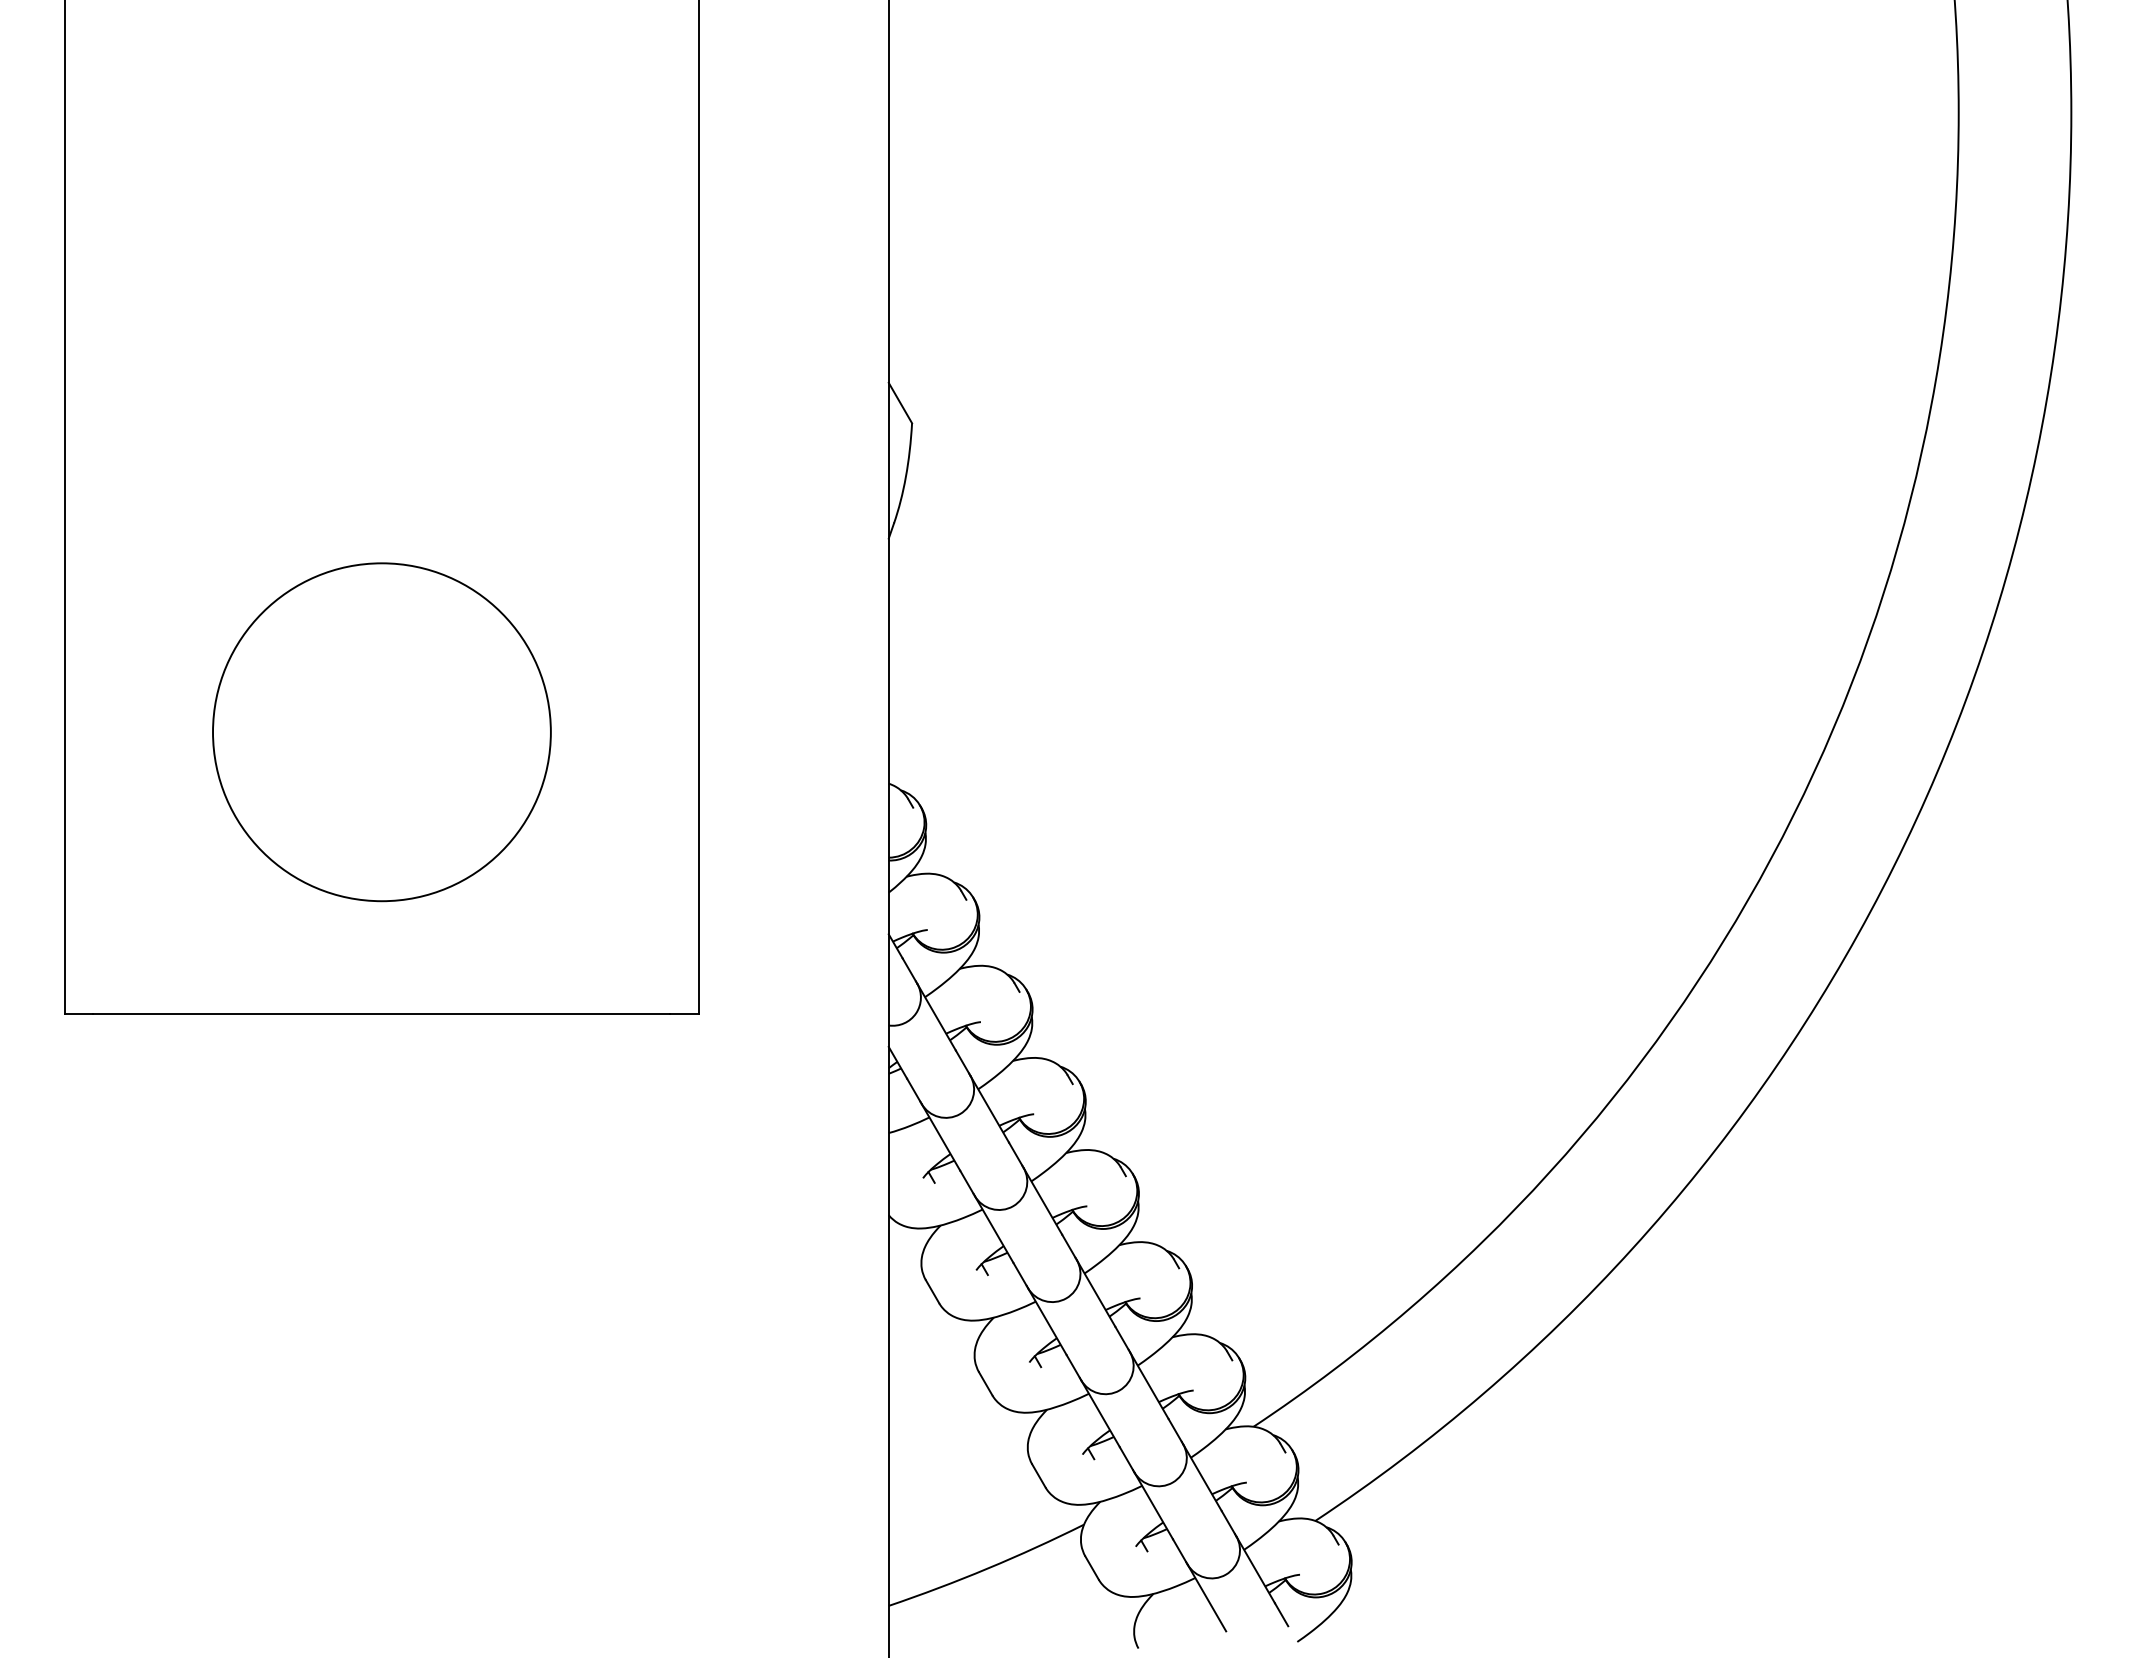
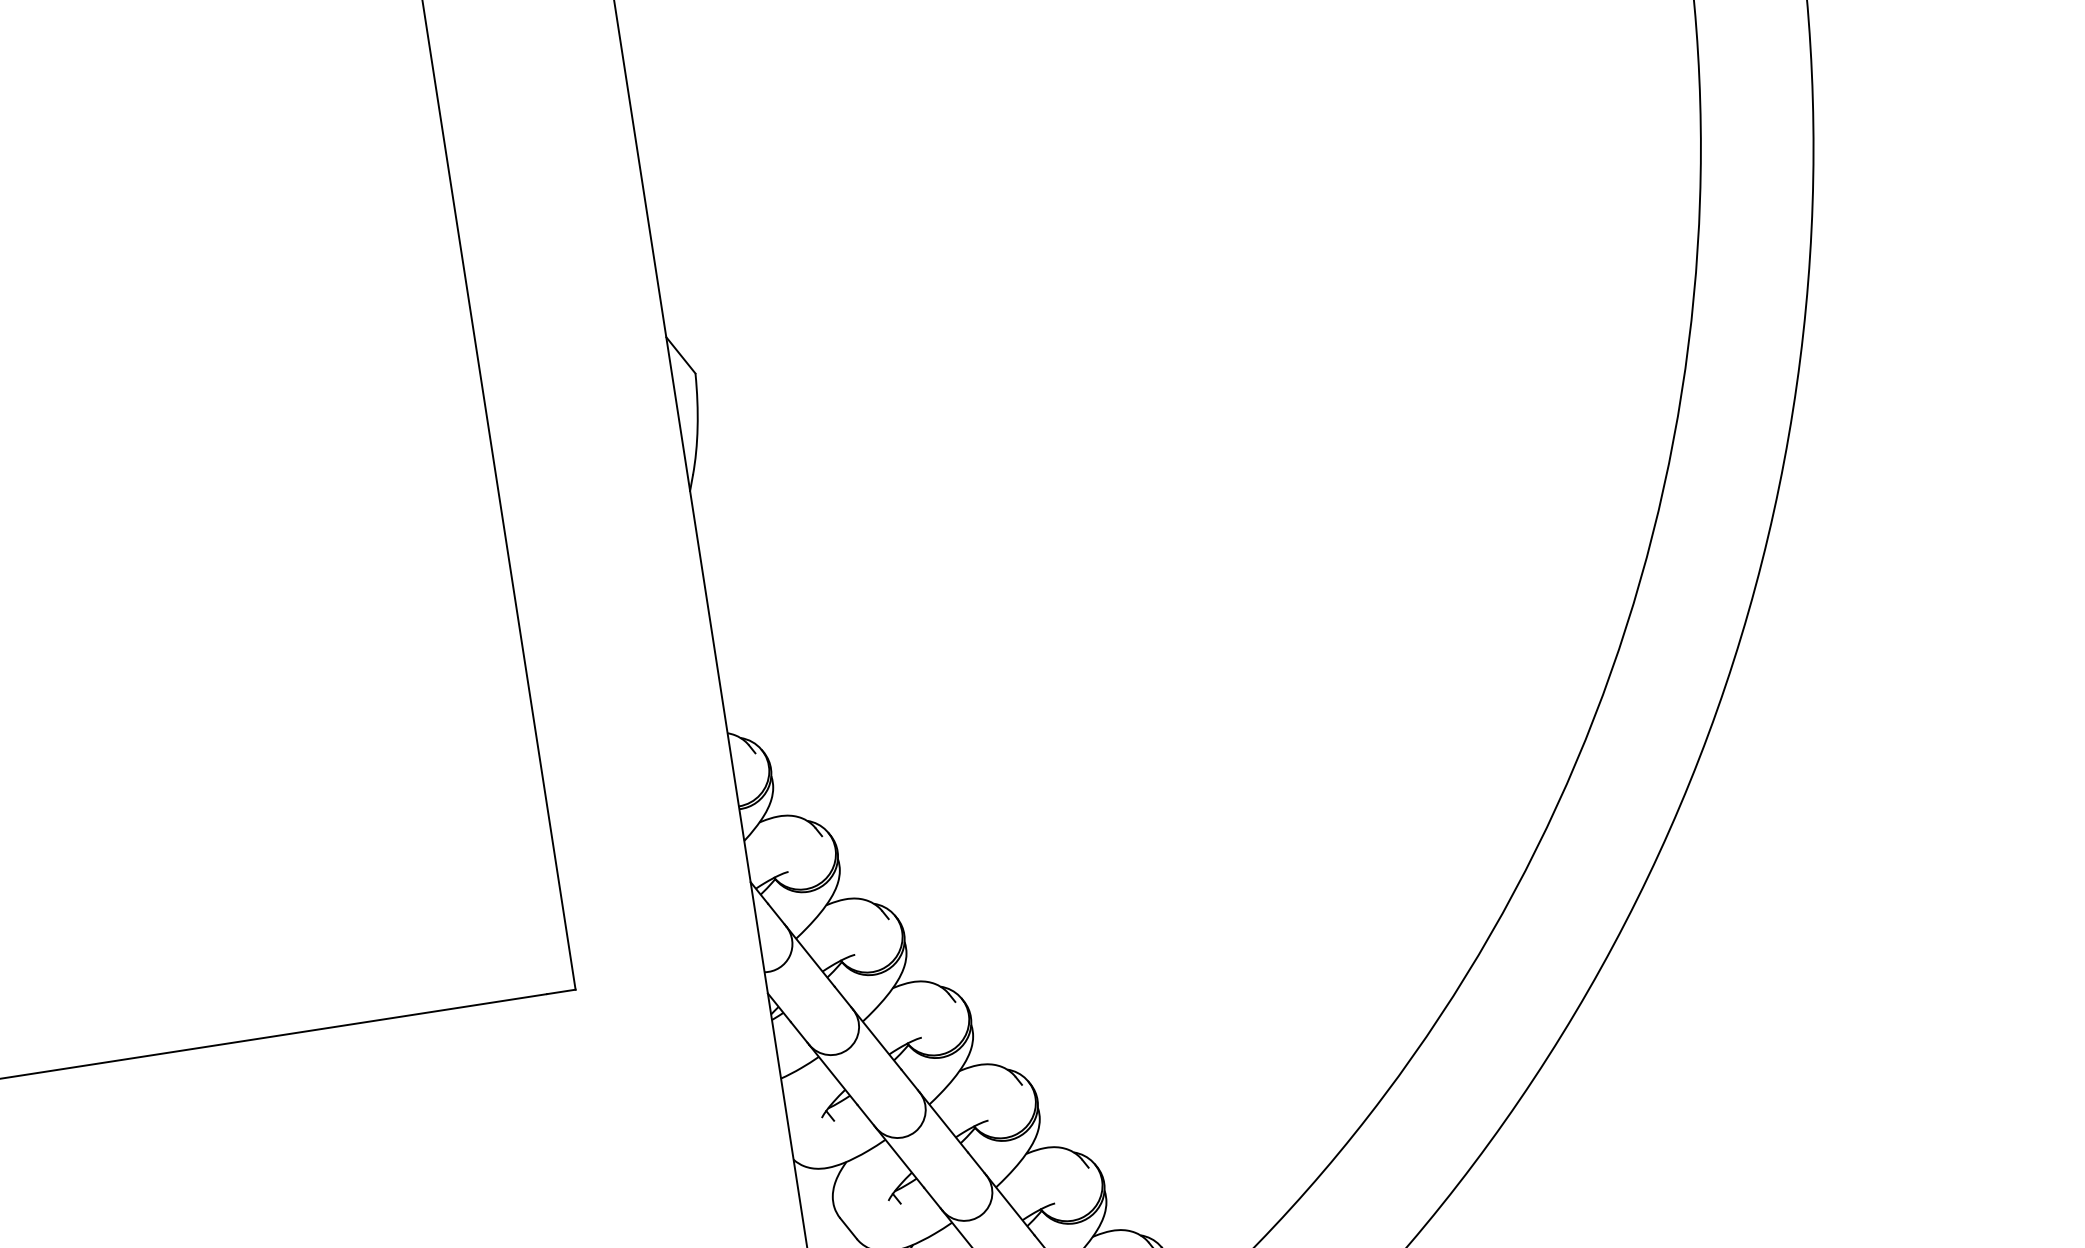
circle: (381, 732) -> (218, 760), removed

